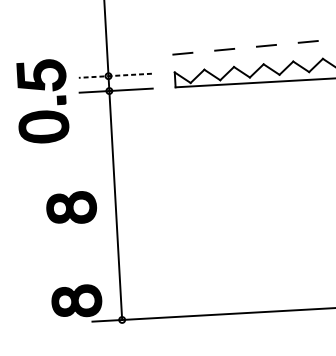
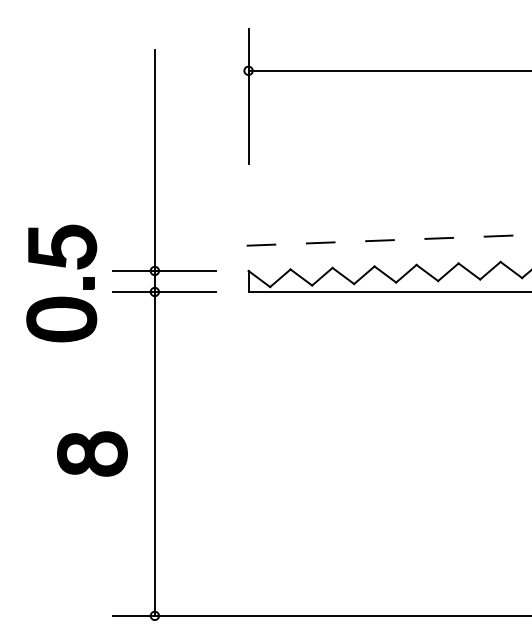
line: (115, 75) -> (164, 270), dashed -> solid
part: (42, 110) -> (61, 296), moved
part: (76, 300) -> (92, 585), removed

